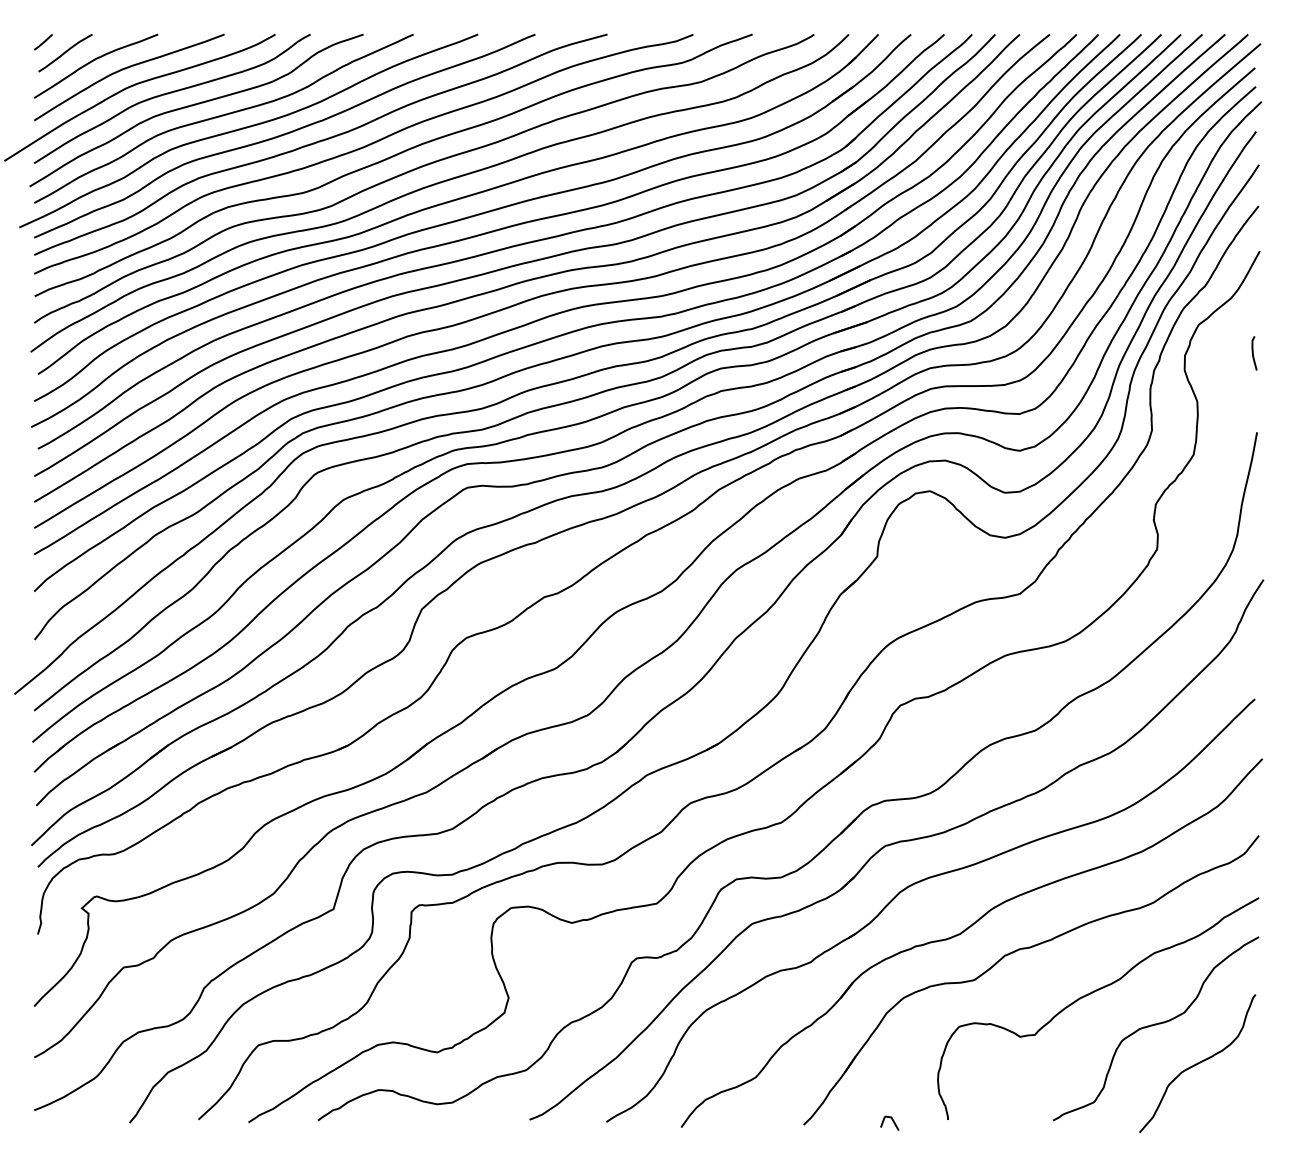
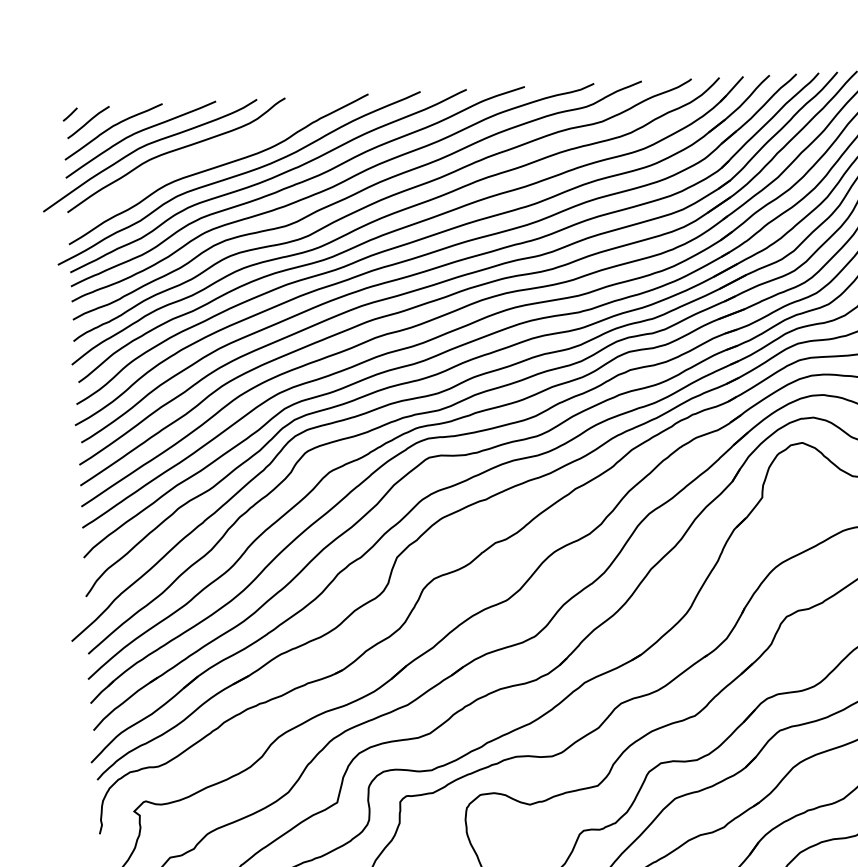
curve: (196, 105) -> (196, 159), removed

